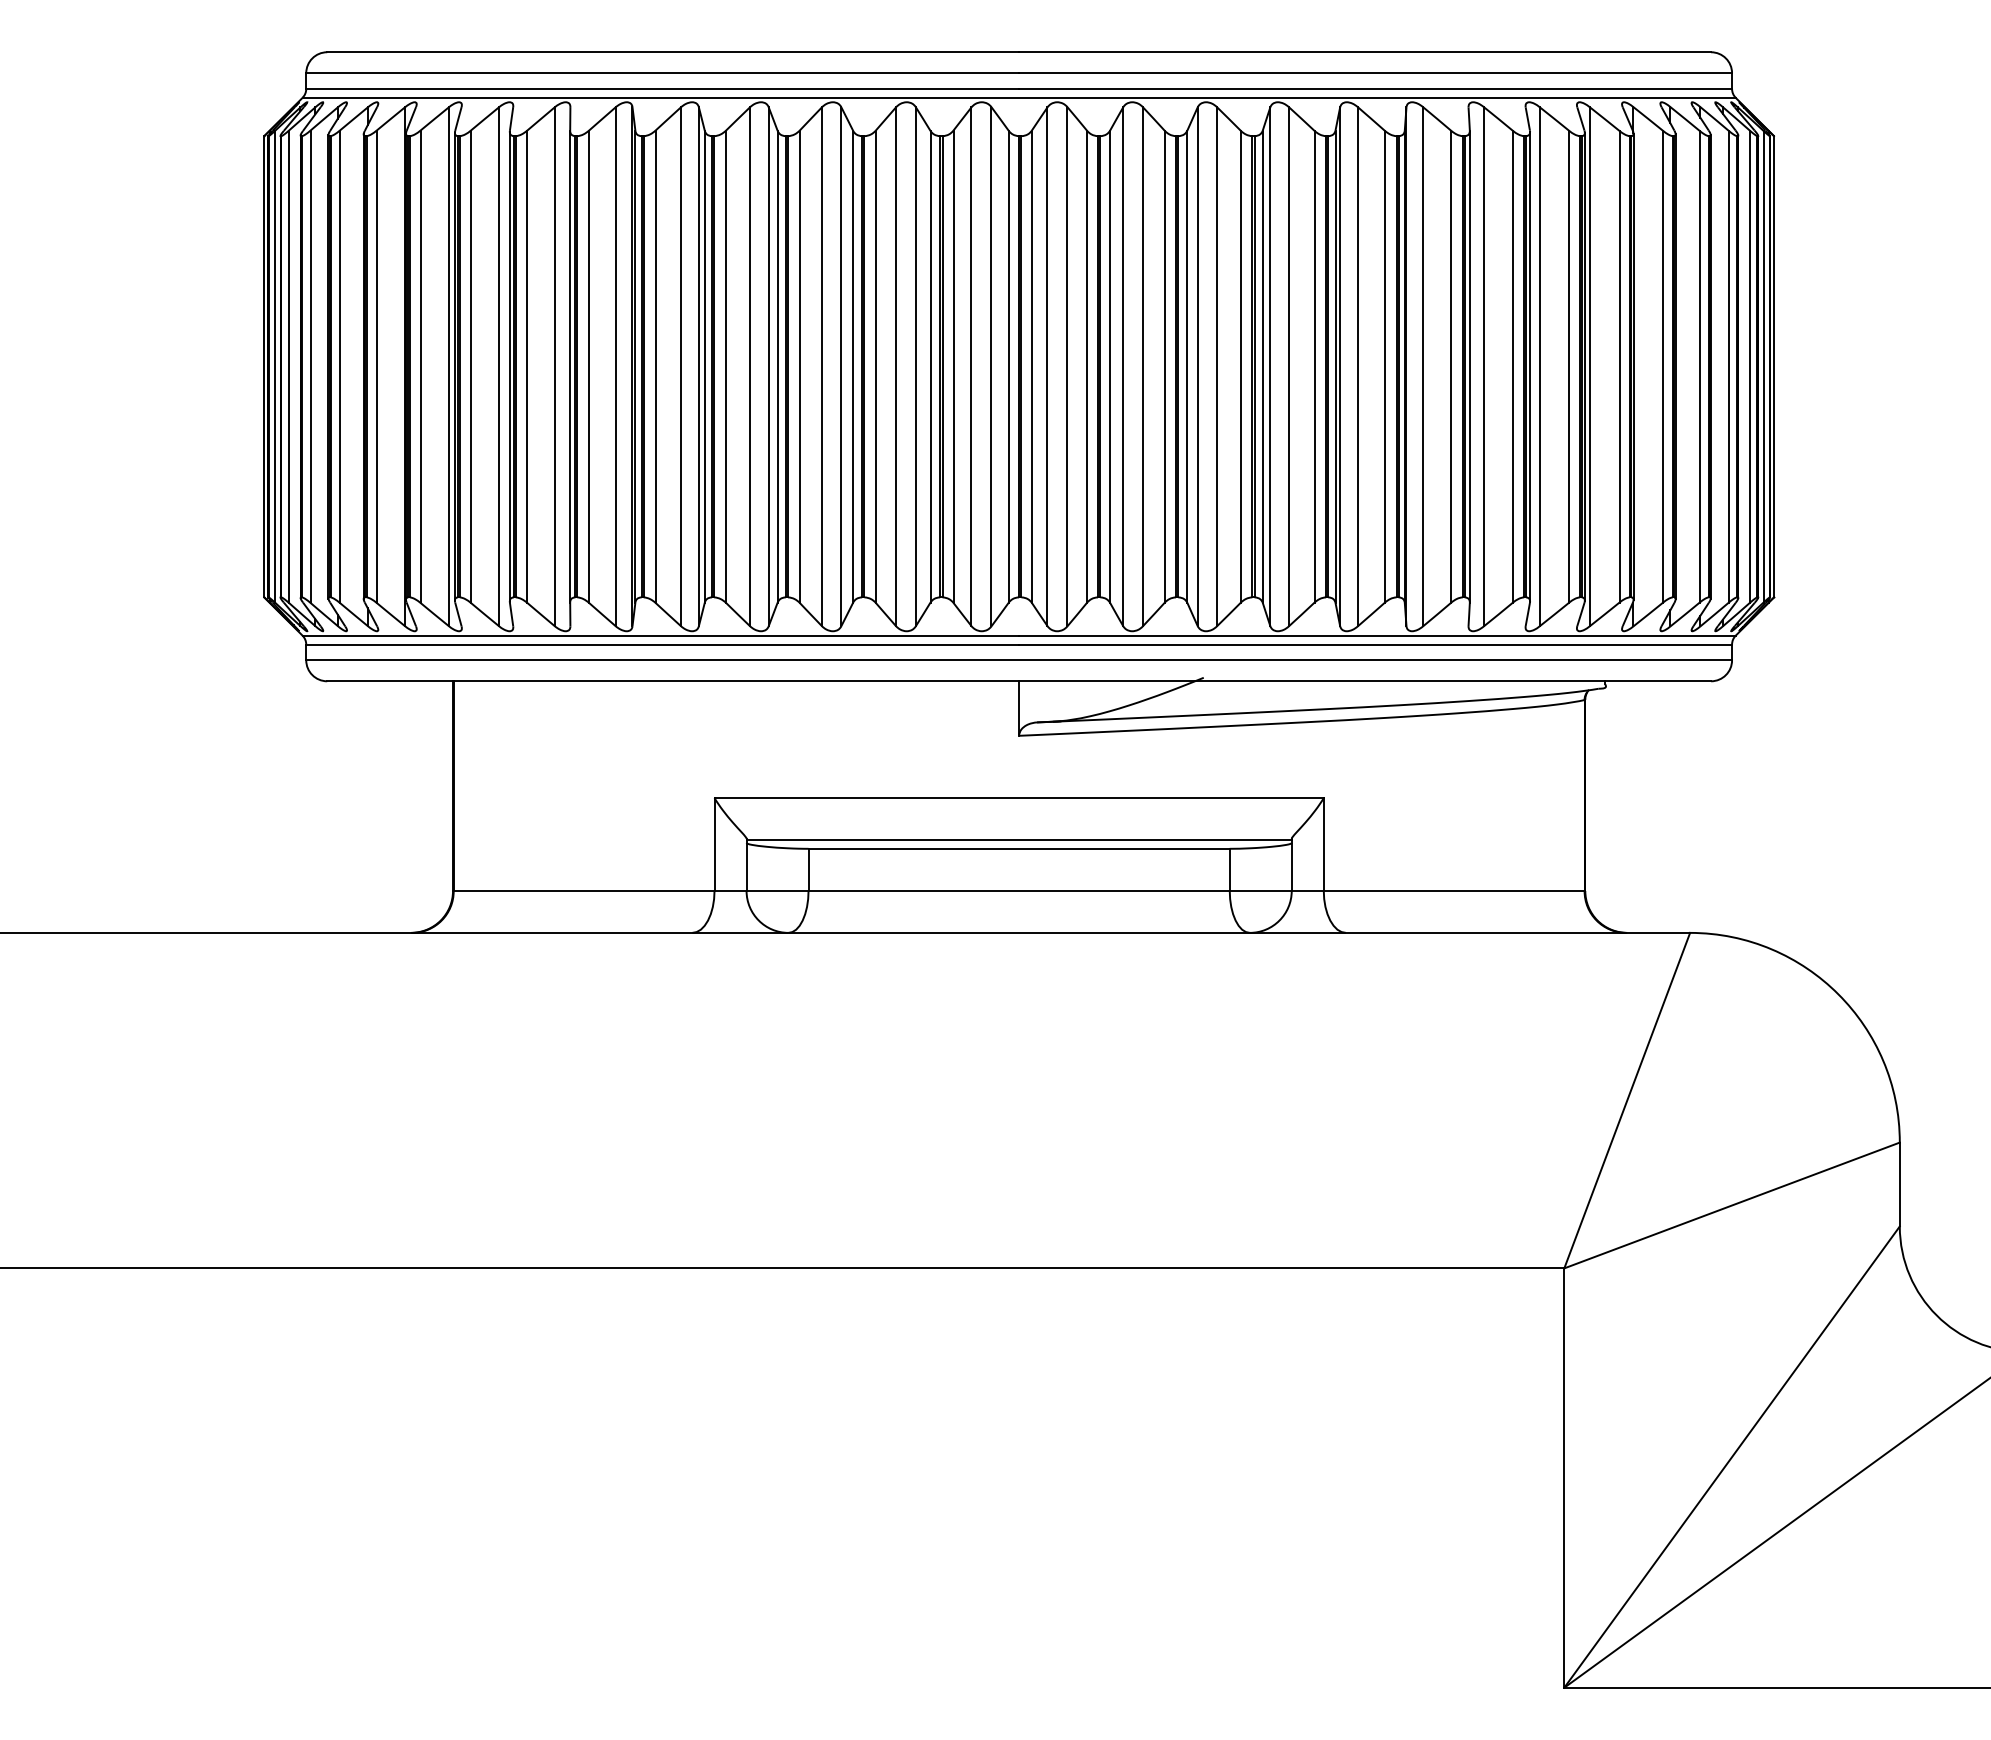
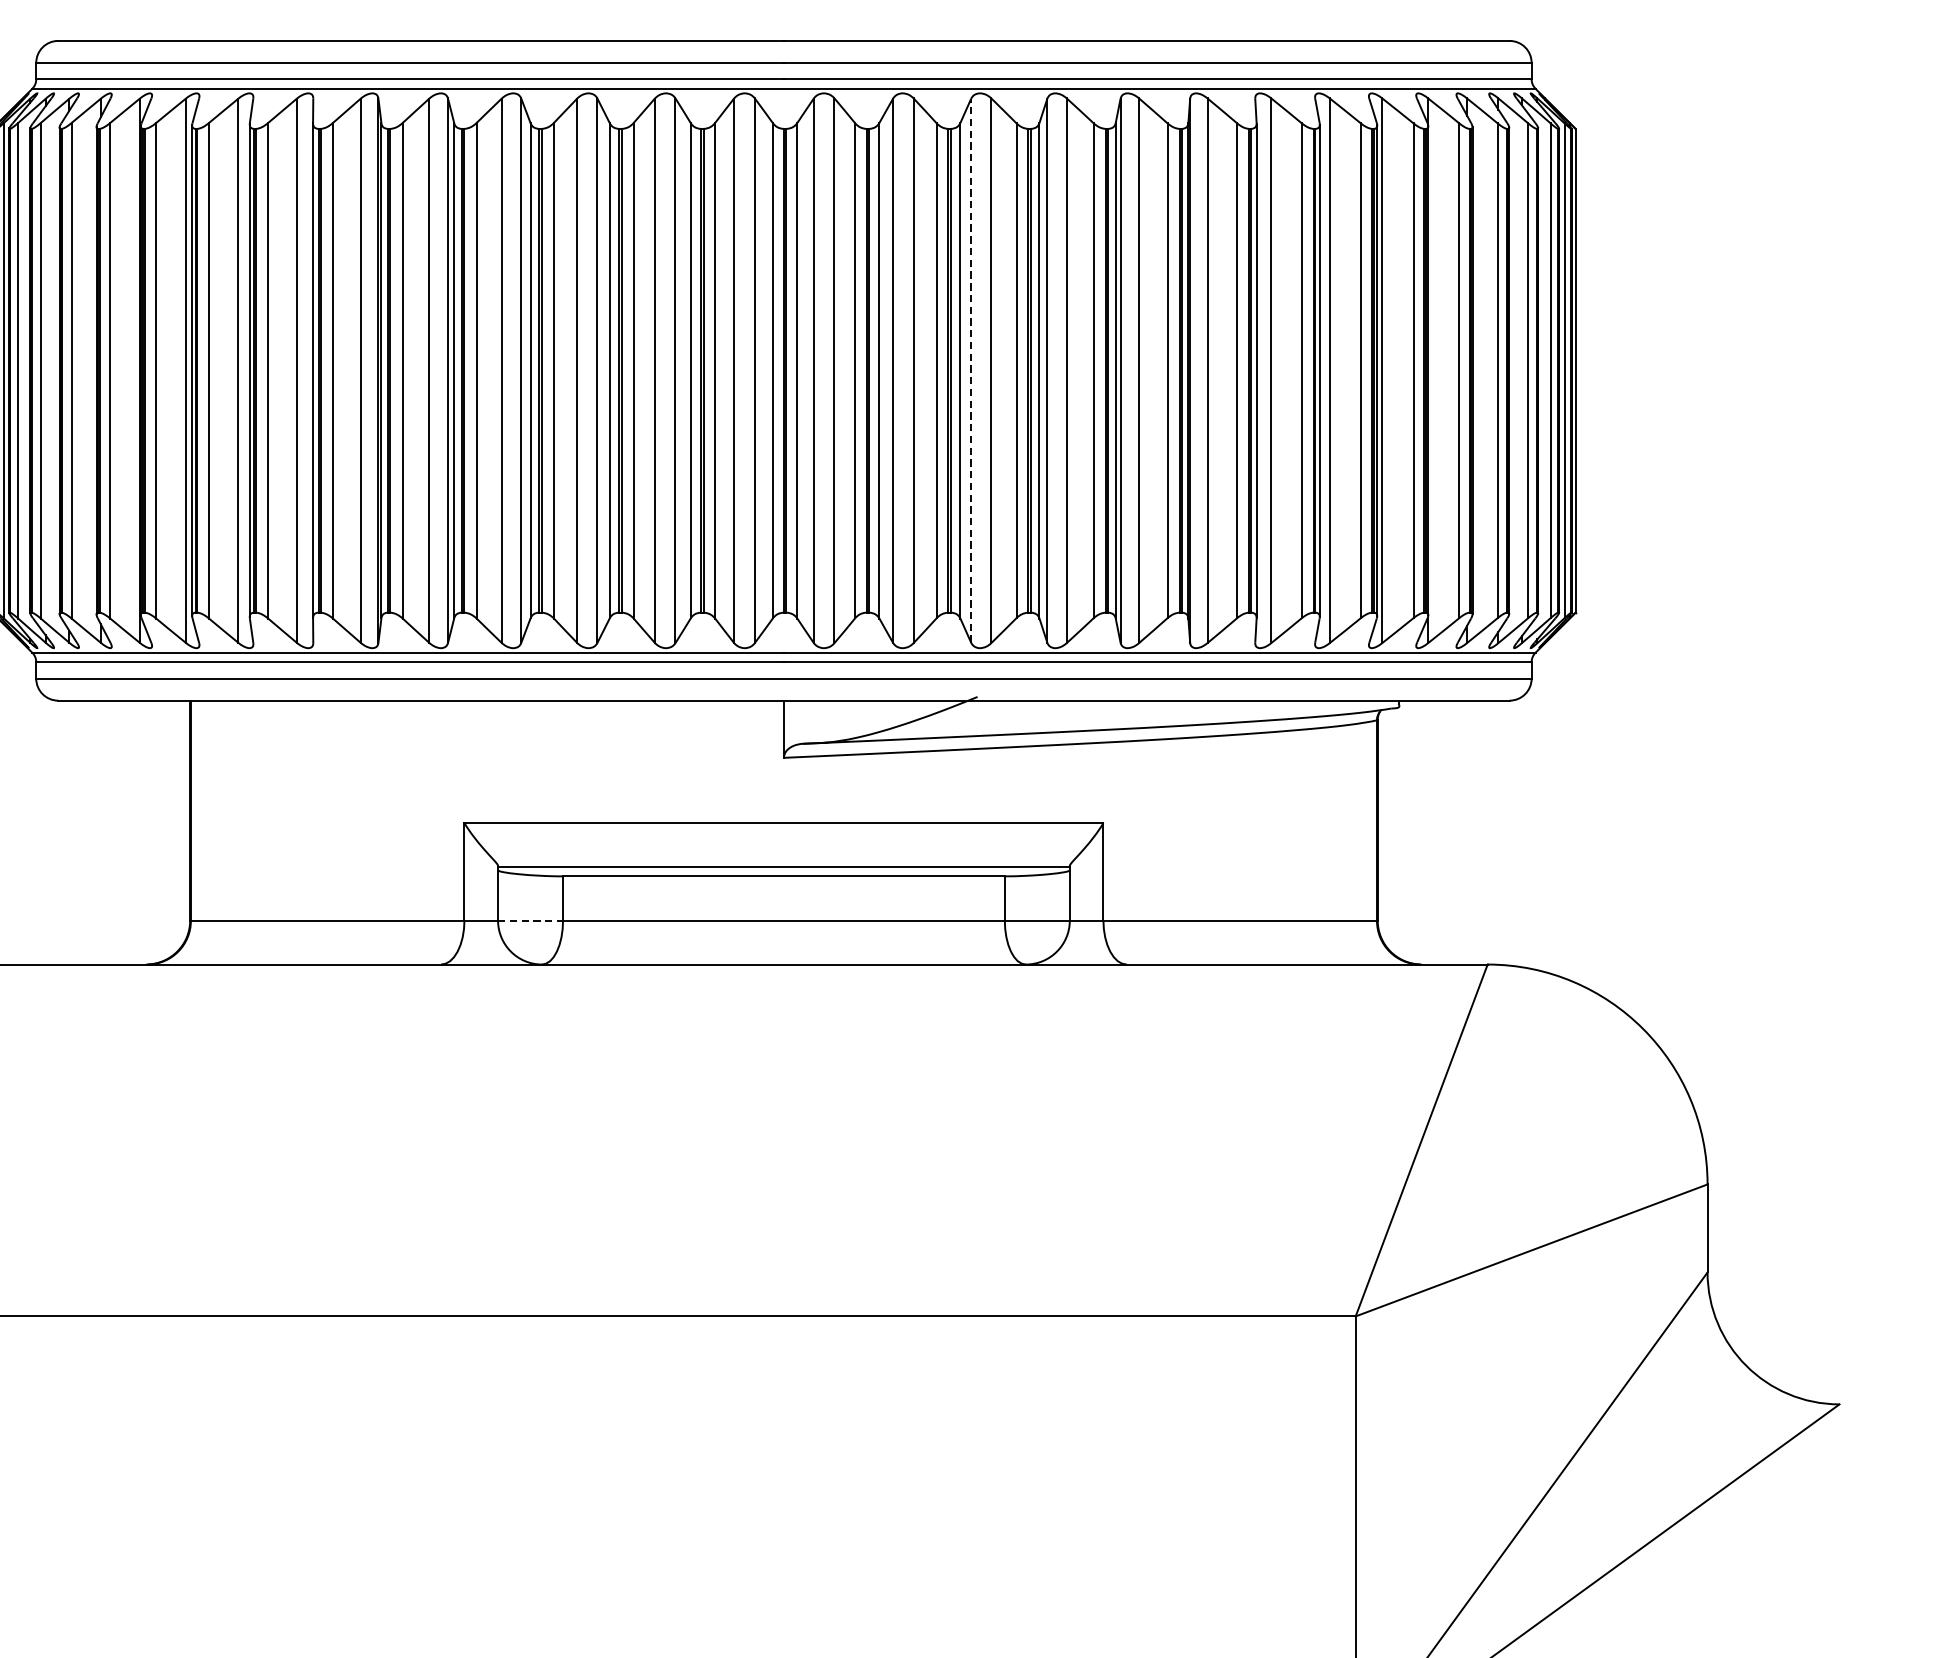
line: (1197, 366) -> (970, 370), solid -> dashed
line: (777, 890) -> (530, 920), solid -> dashed

